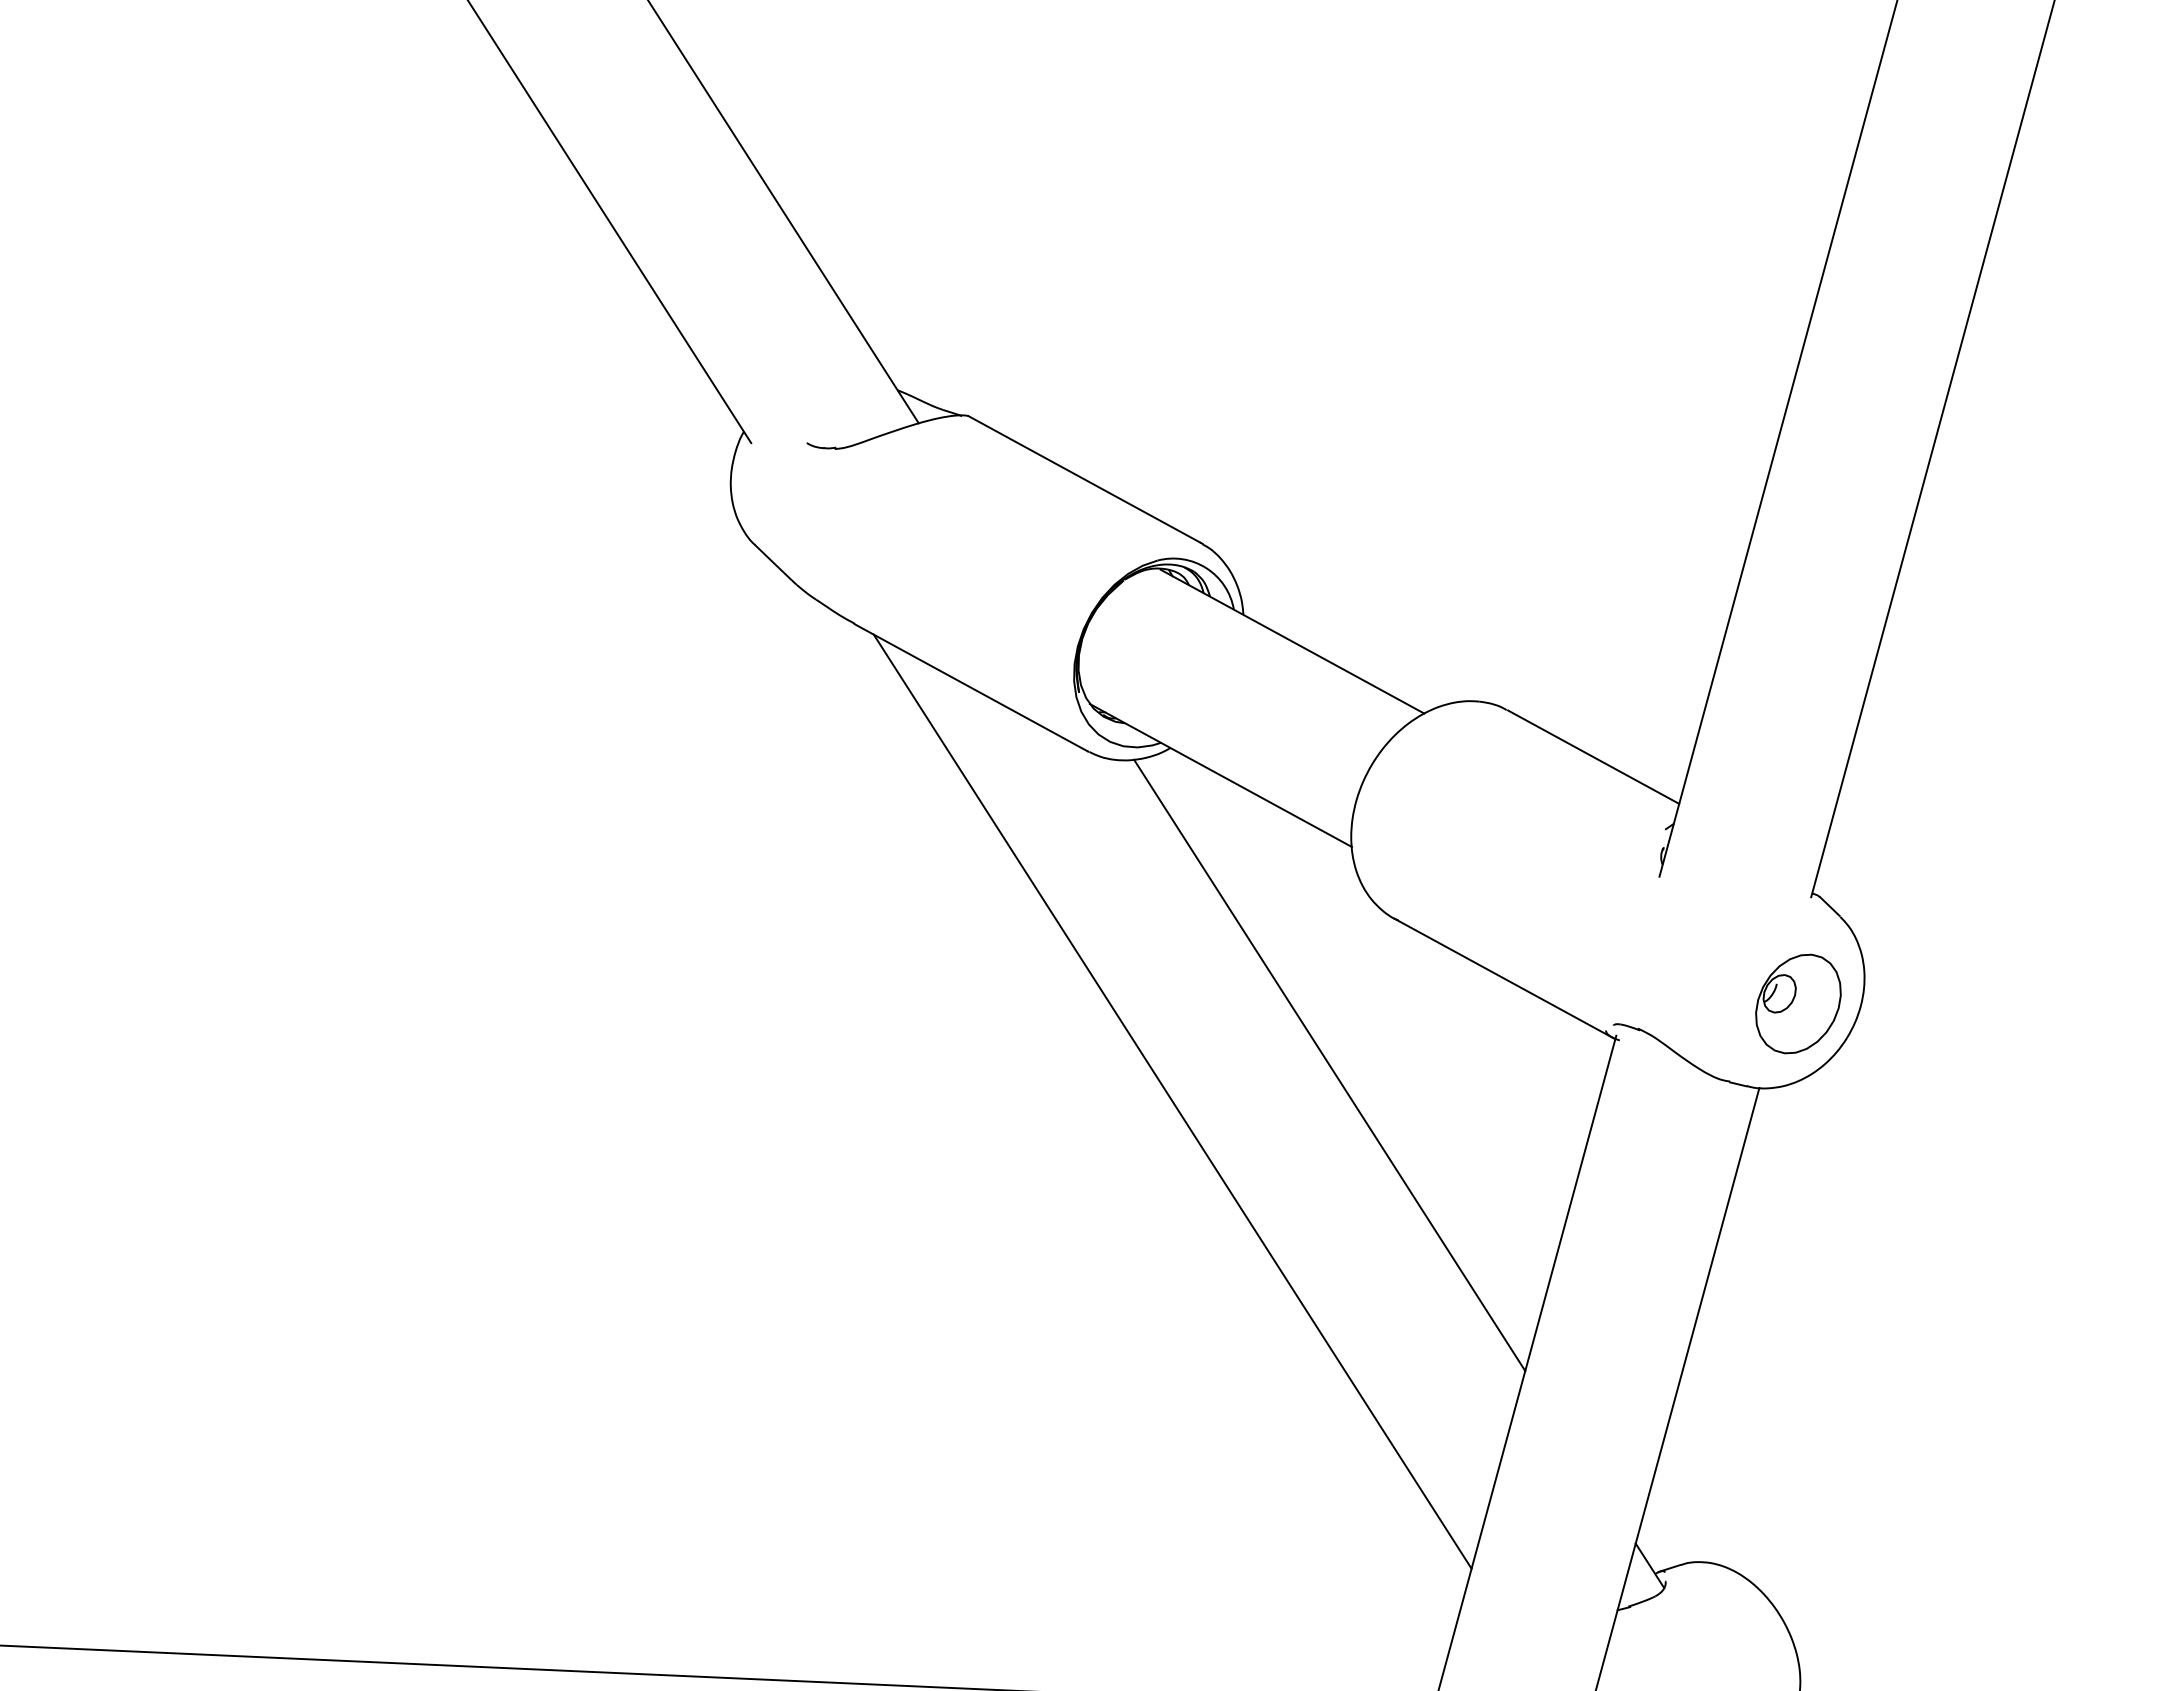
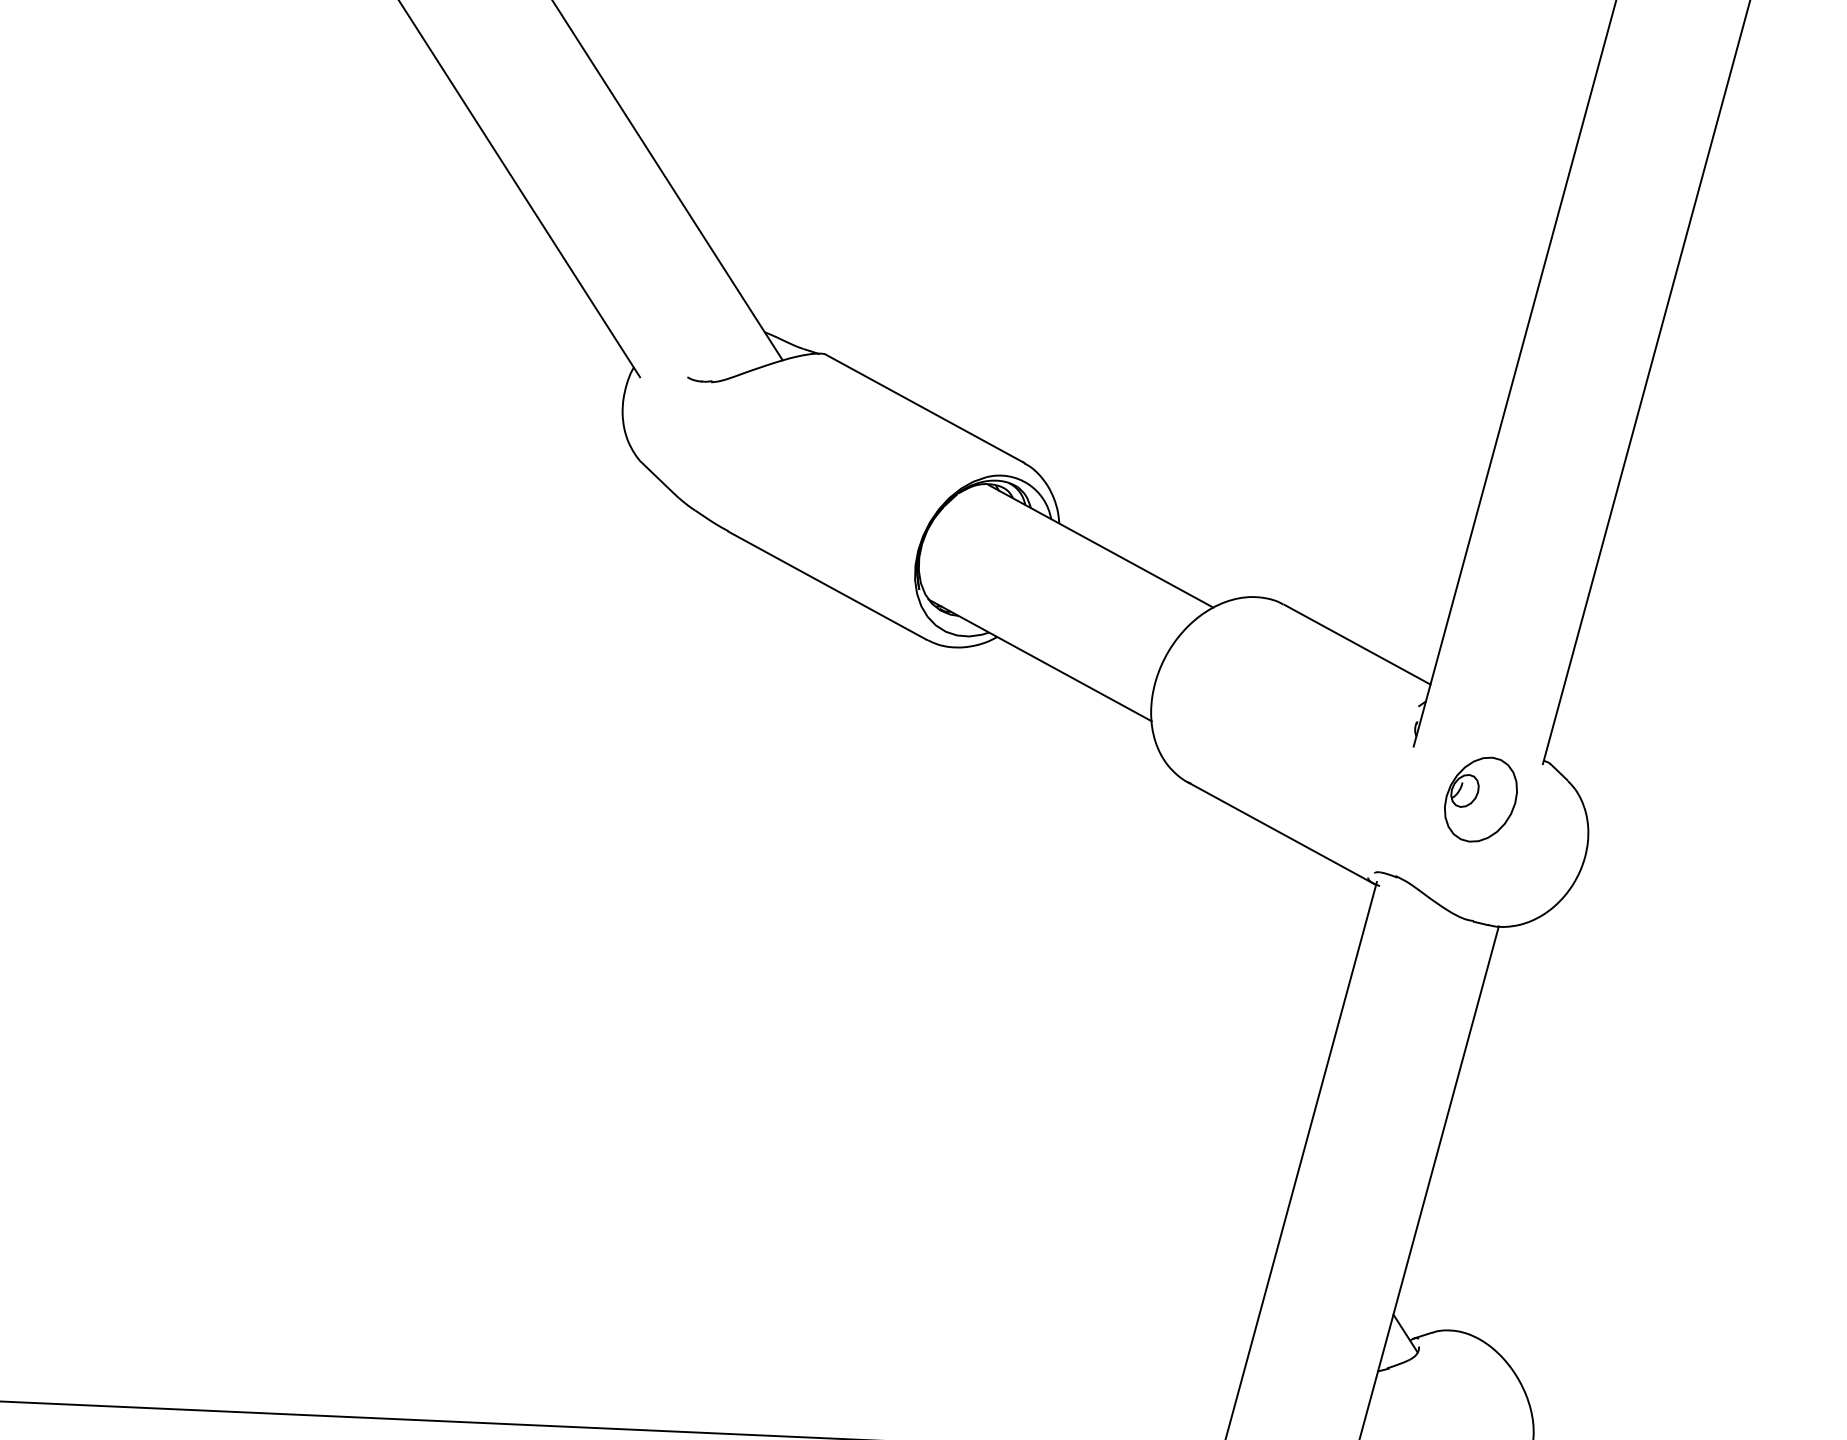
part: (1798, 1003) -> (1481, 799), moved
line: (1329, 1065) -> (1132, 907), removed
line: (1172, 1101) -> (998, 938), removed

